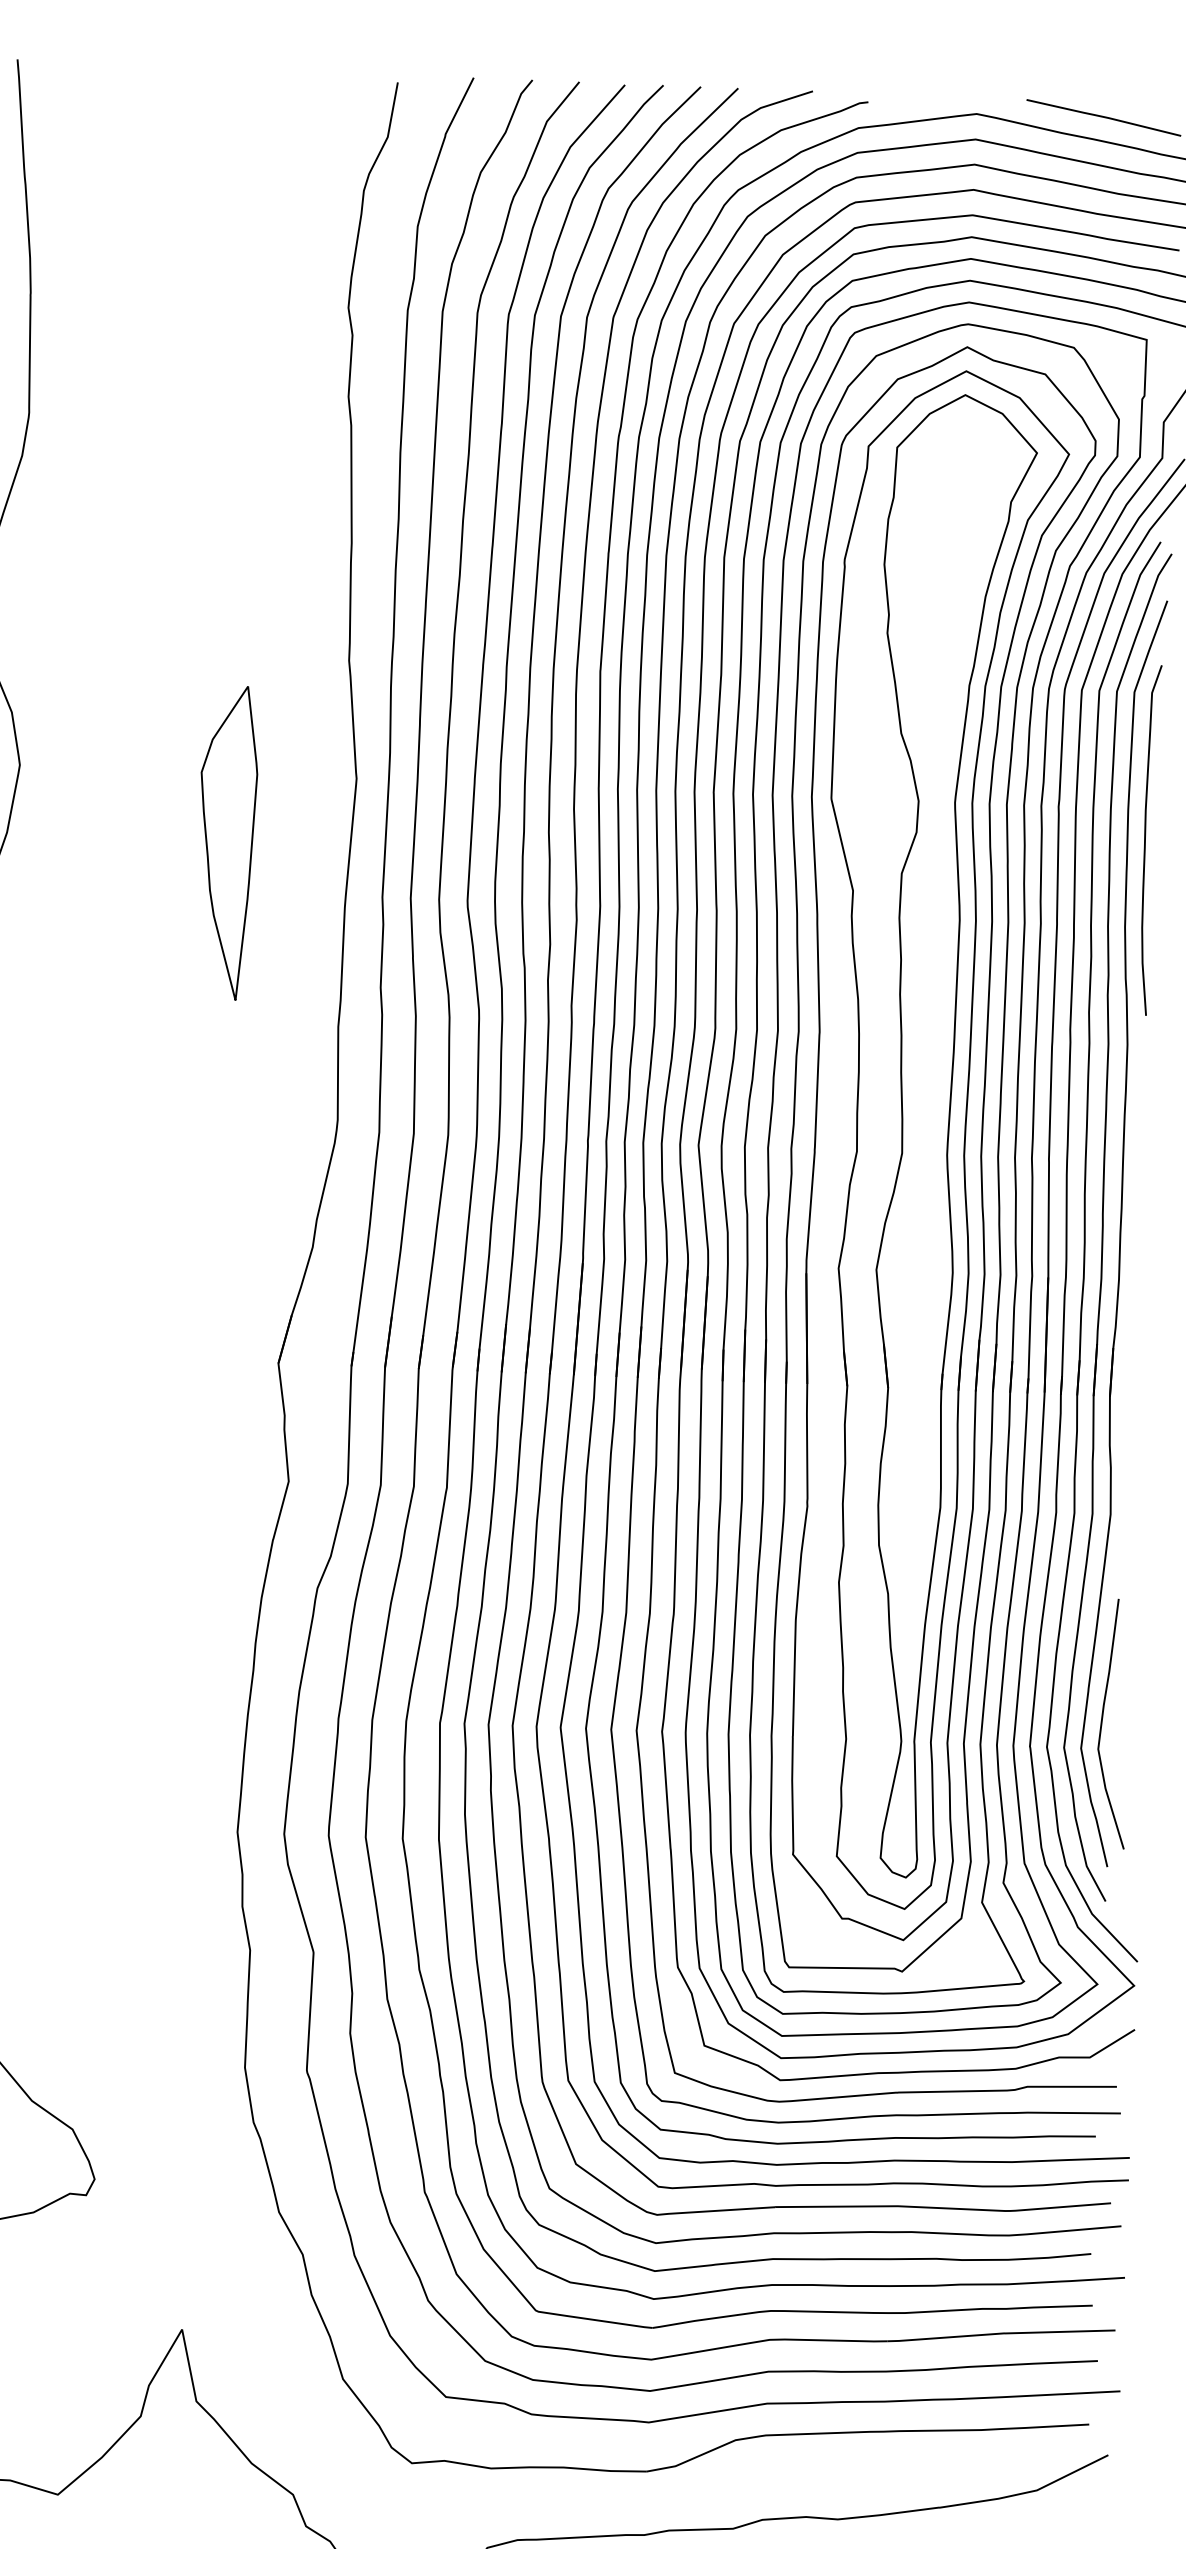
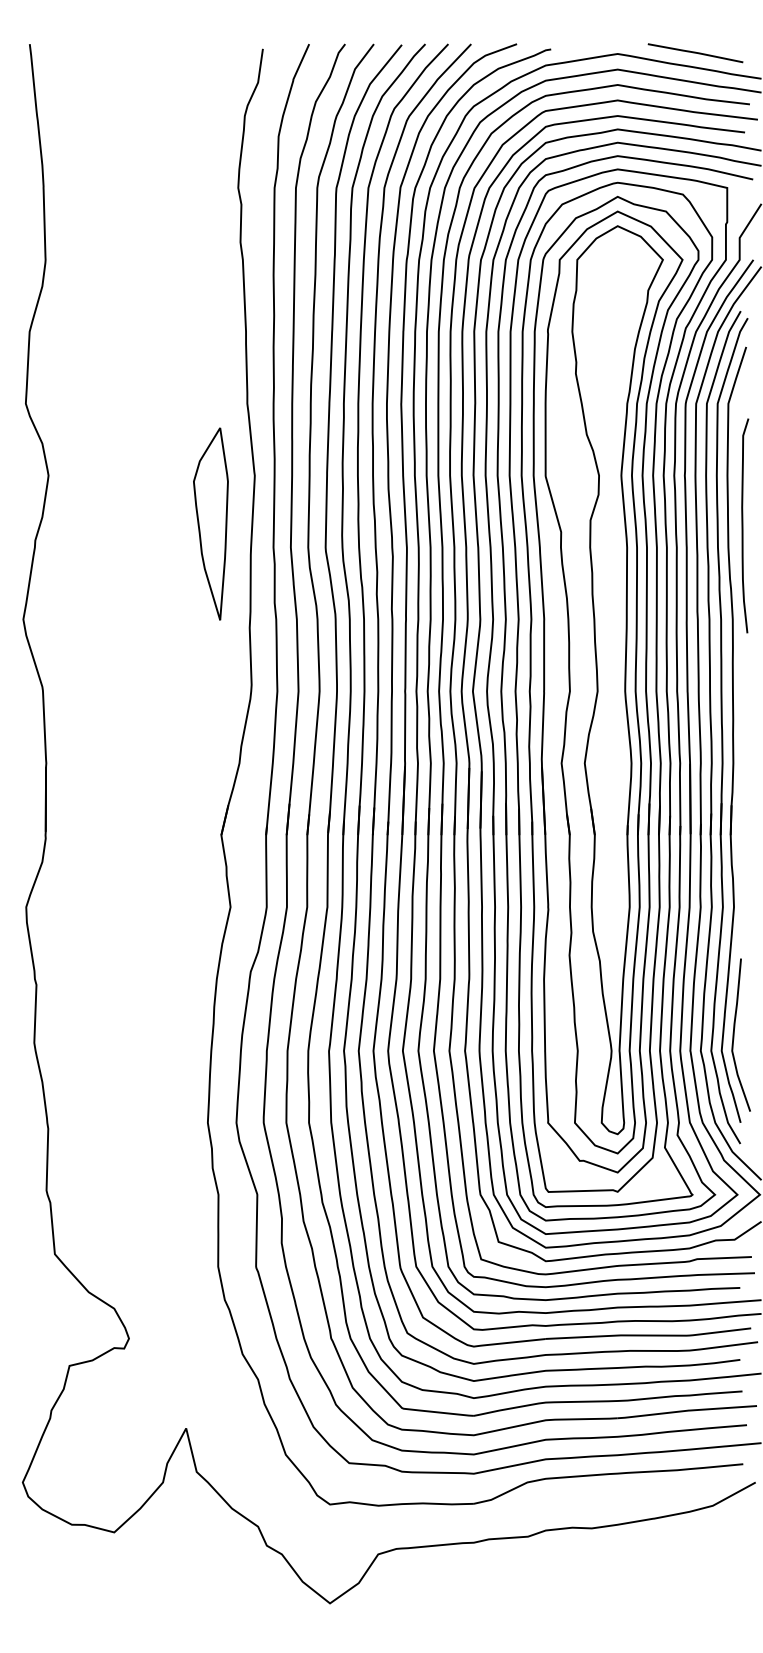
curve: (1146, 839) -> (743, 525), moved
part: (226, 841) -> (210, 523), moved

